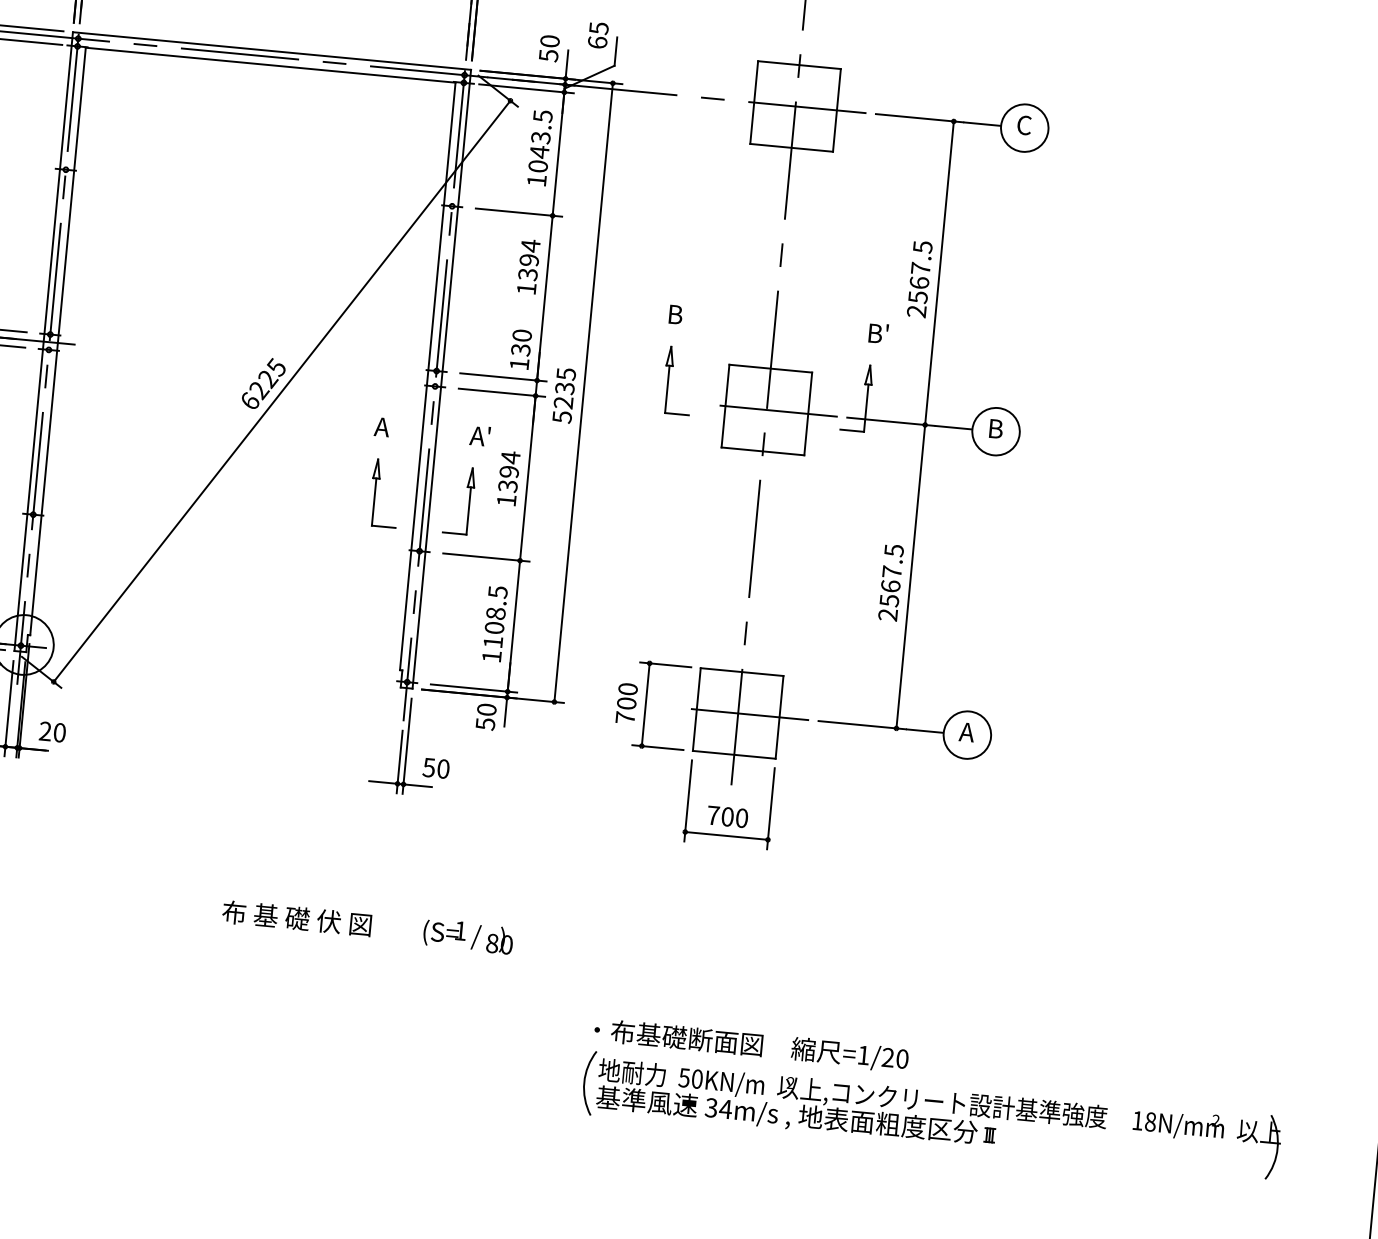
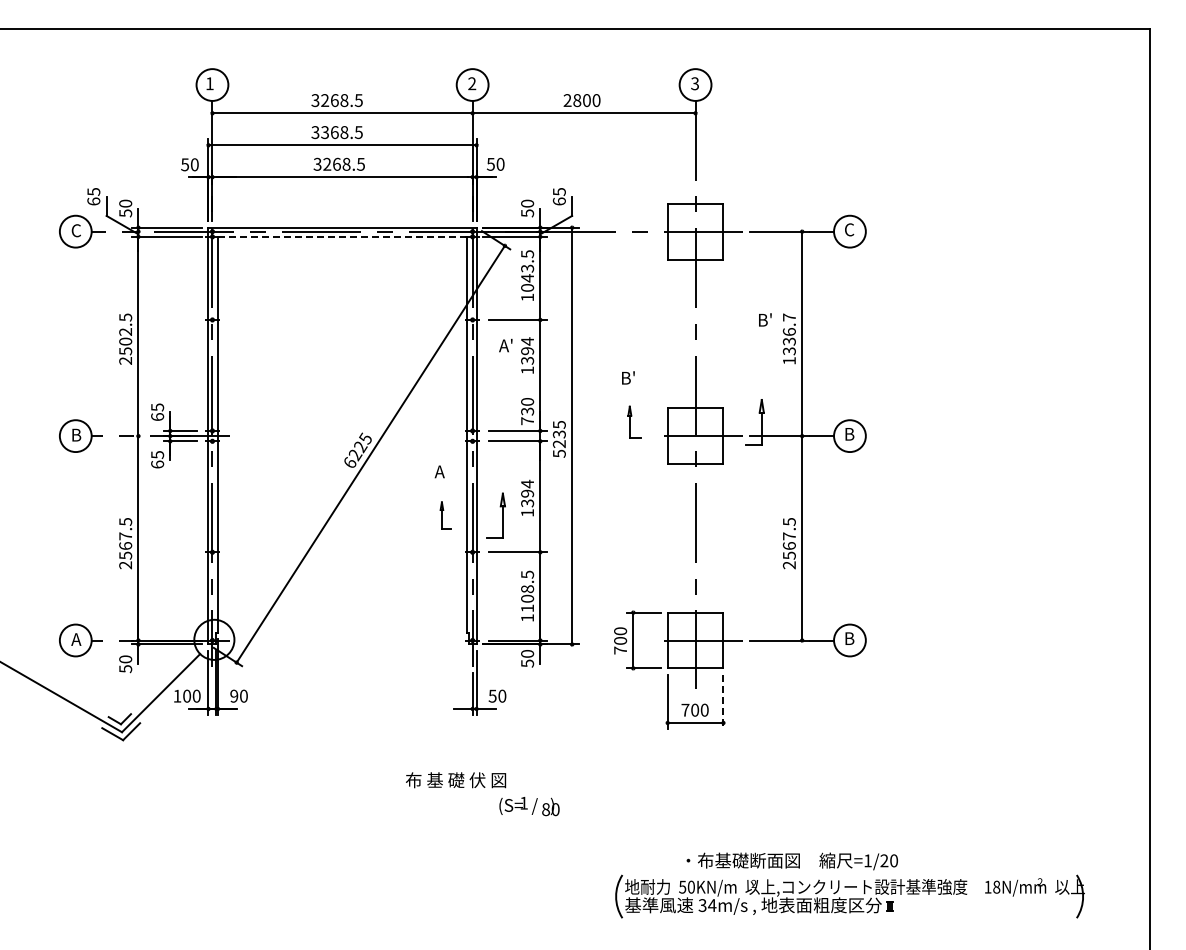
line: (270, 65) -> (342, 237), solid -> dashed
text: (918, 278) -> (788, 338), 2567.5 -> 1336.7
text: (675, 313) -> (628, 377), B -> B'
text: (878, 332) -> (765, 319), moved
text: (519, 364) -> (527, 421), 130 -> 730
part: (678, 381) -> (634, 422), size x0.7
text: (479, 435) -> (505, 345), moved
part: (384, 492) -> (445, 515), size x0.6
text: (45, 731) -> (234, 696), 20 -> 90
text: (966, 732) -> (849, 638), A -> B
line: (770, 809) -> (723, 702), solid -> dashed
text: (297, 918) -> (456, 780), moved
text: (750, 1045) -> (791, 861), moved

